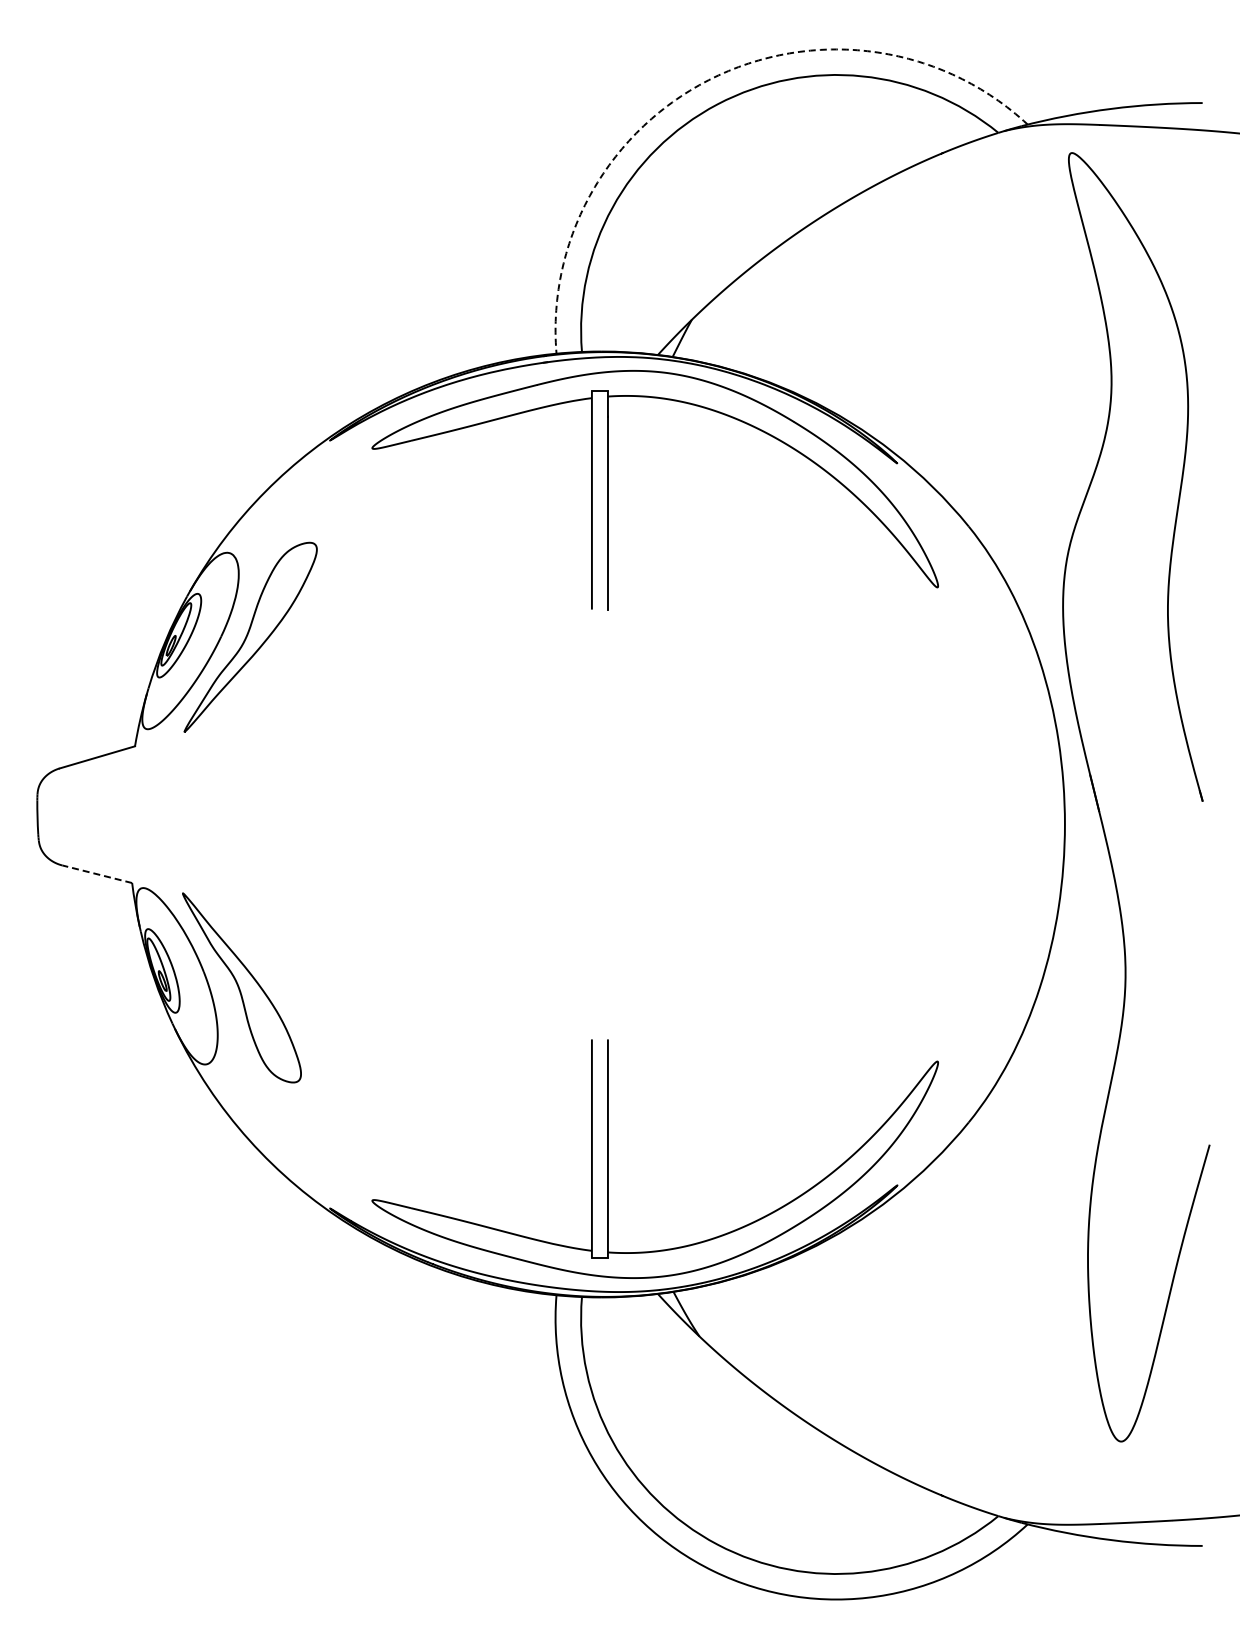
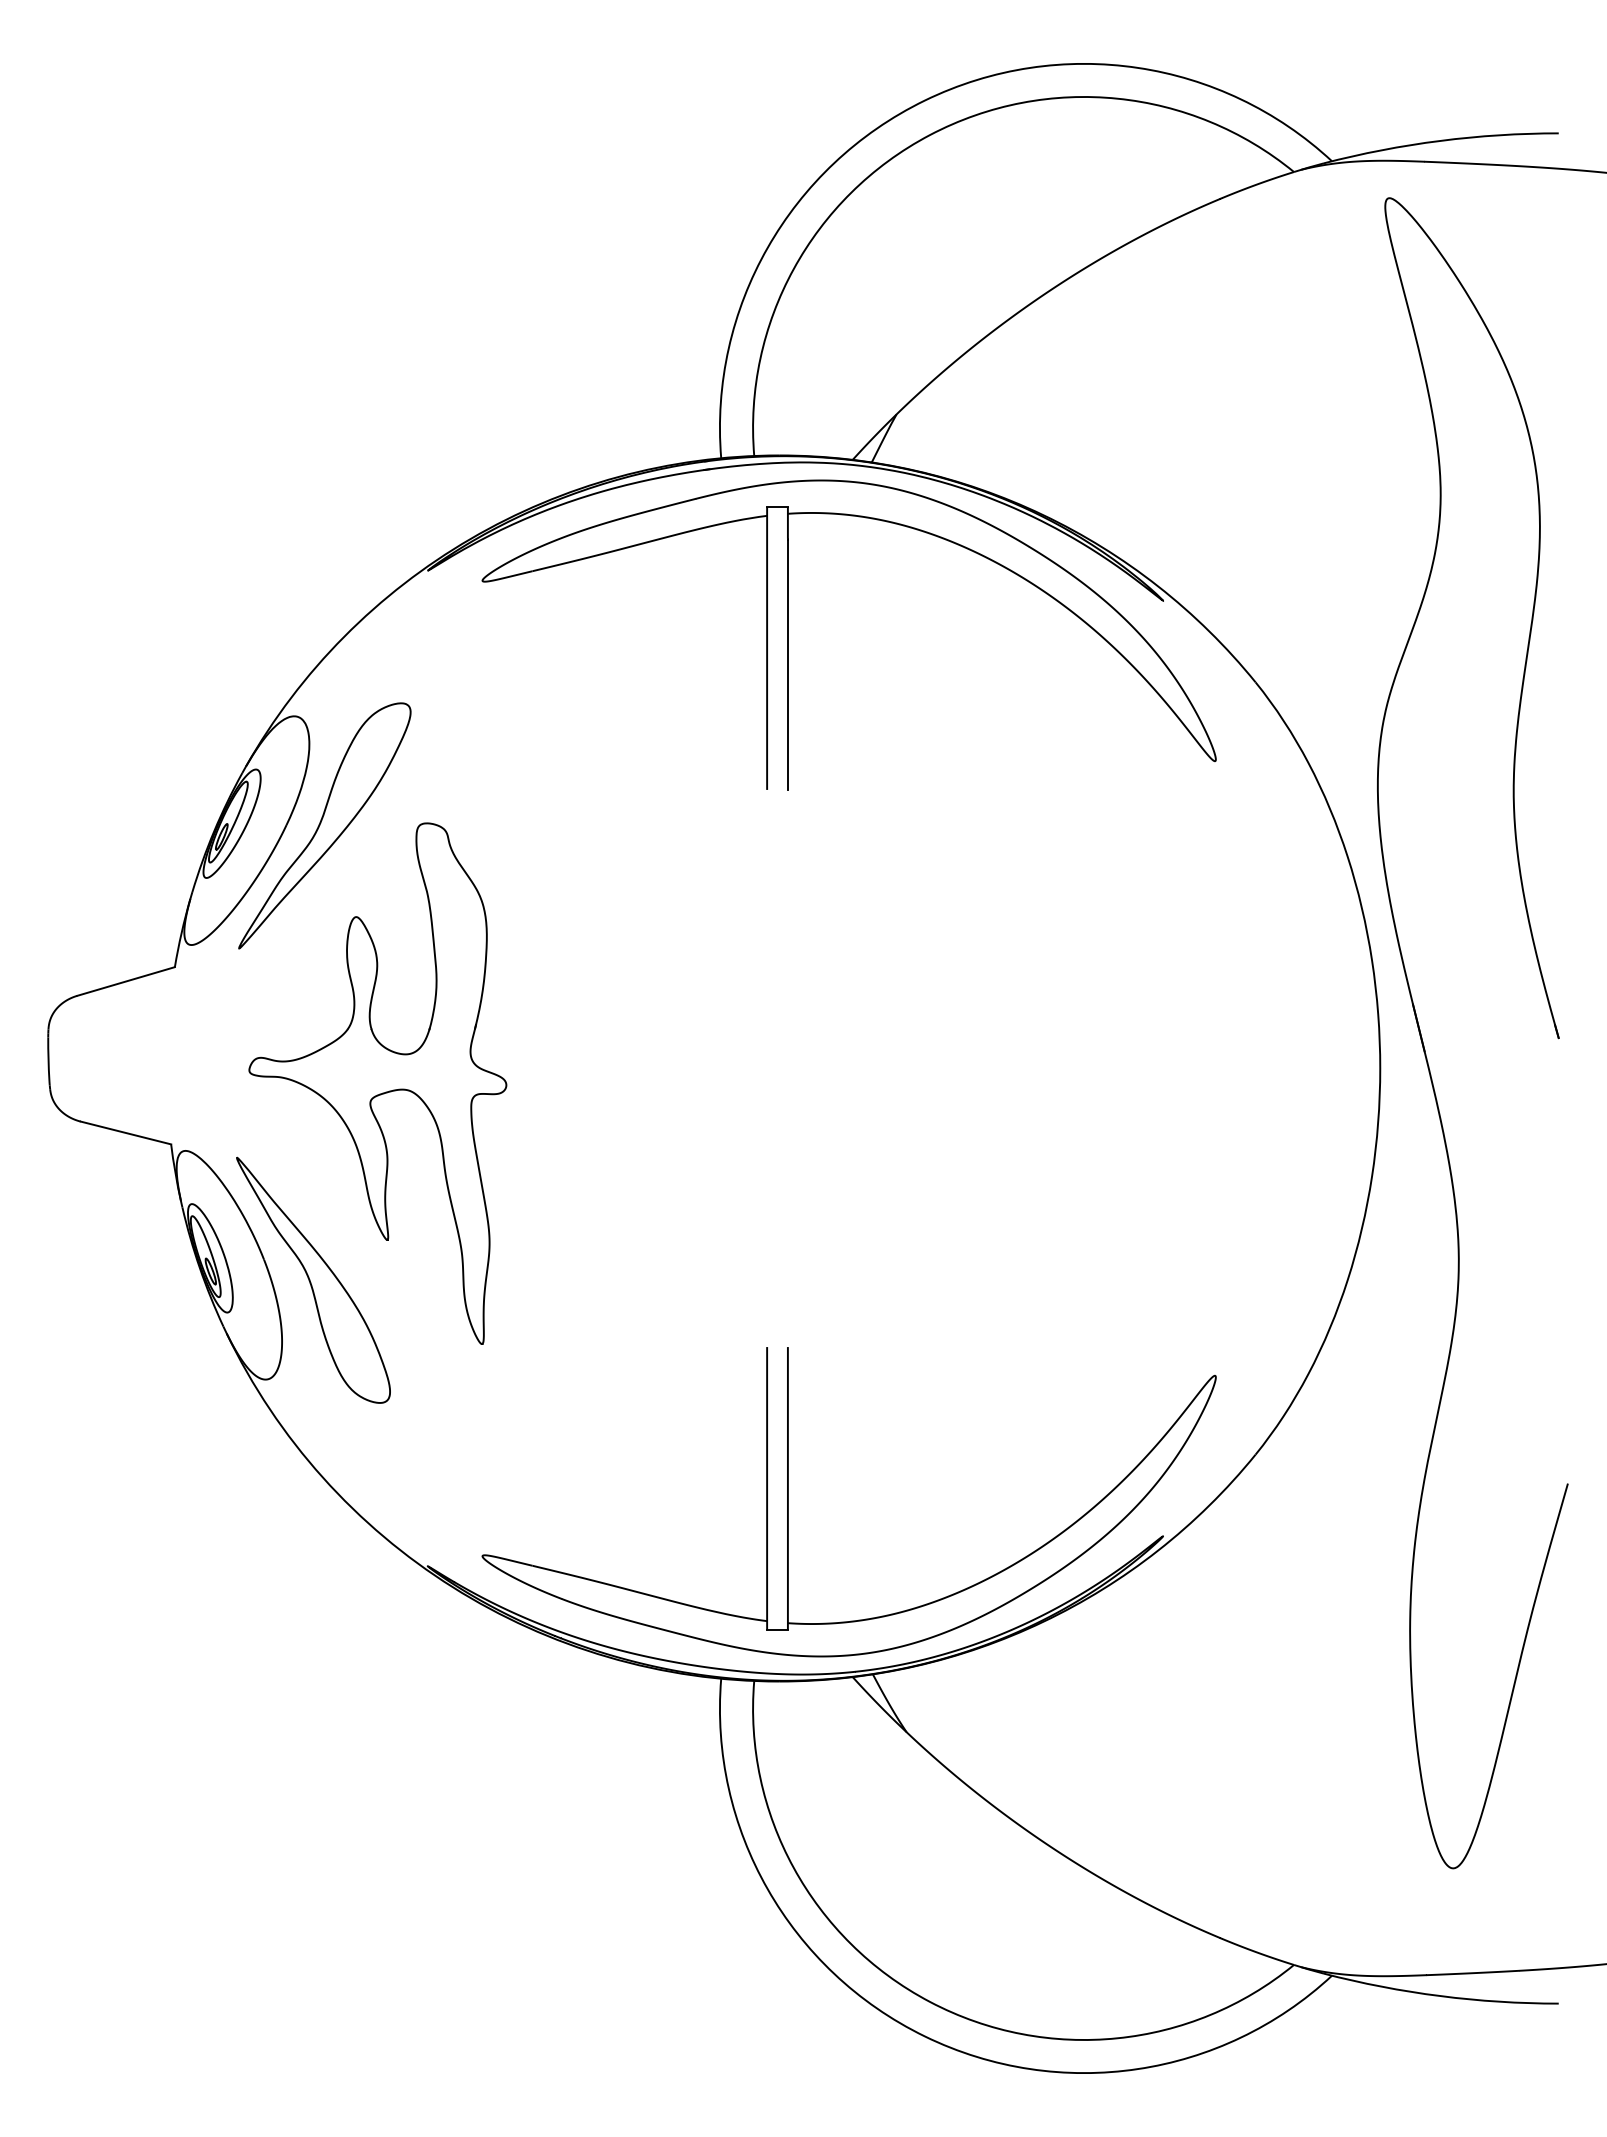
arc: (713, 77) -> (924, 100), dashed -> solid
part: (291, 835) -> (377, 1082), added
line: (97, 874) -> (126, 1133), dashed -> solid

